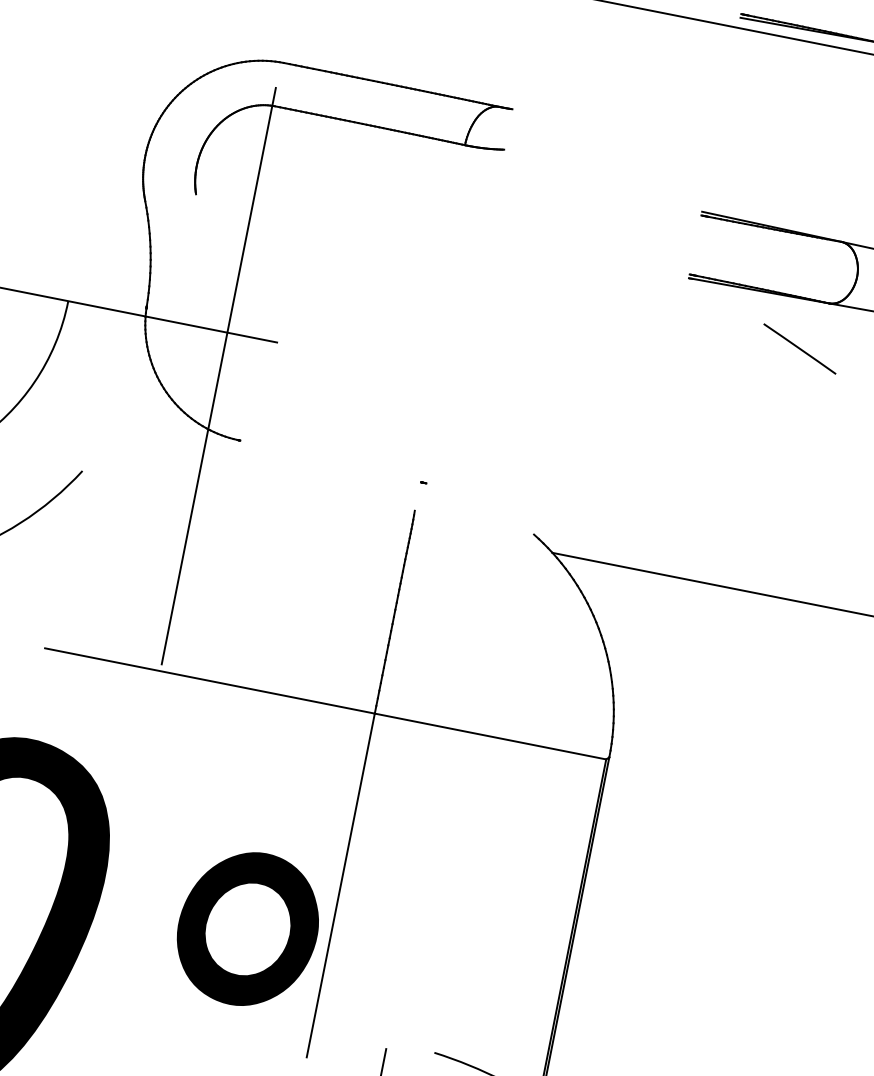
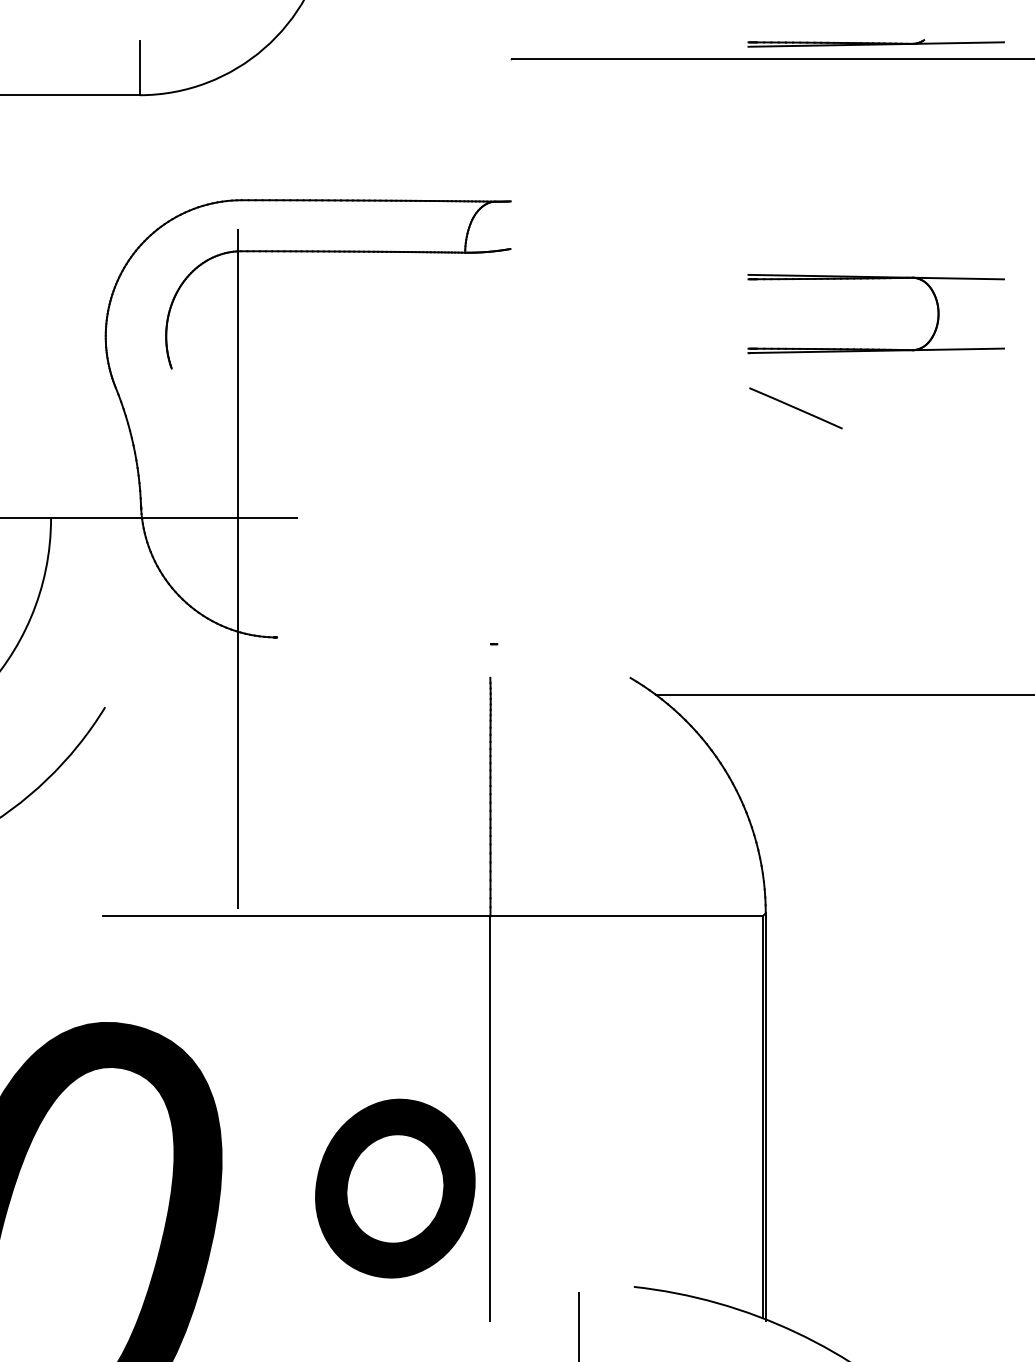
line: (799, 349) -> (795, 408), moved

